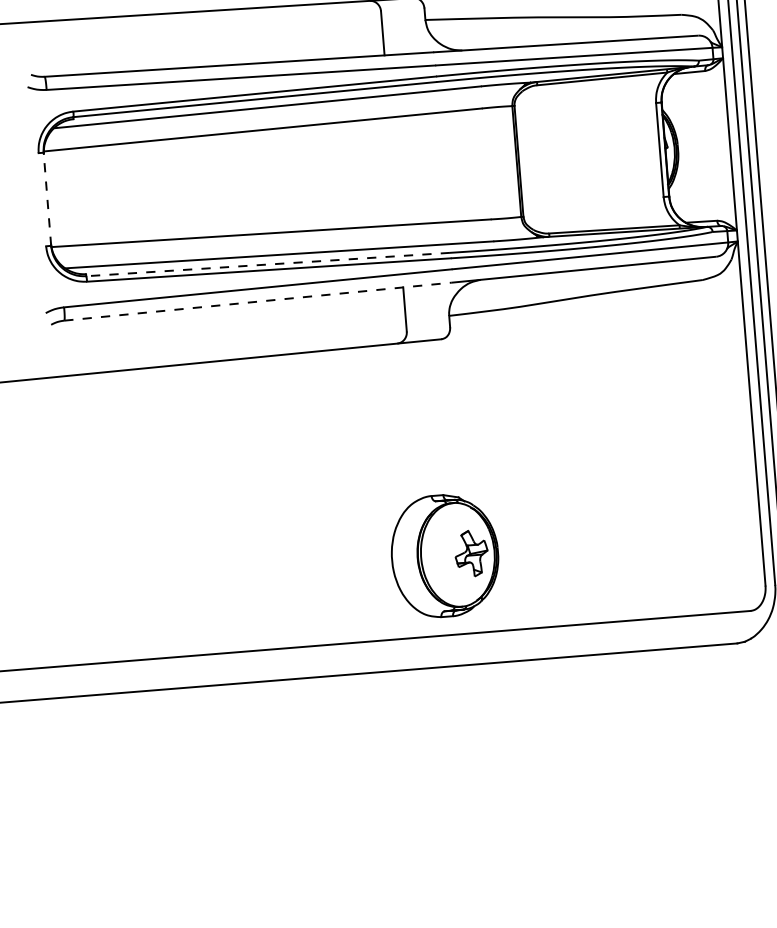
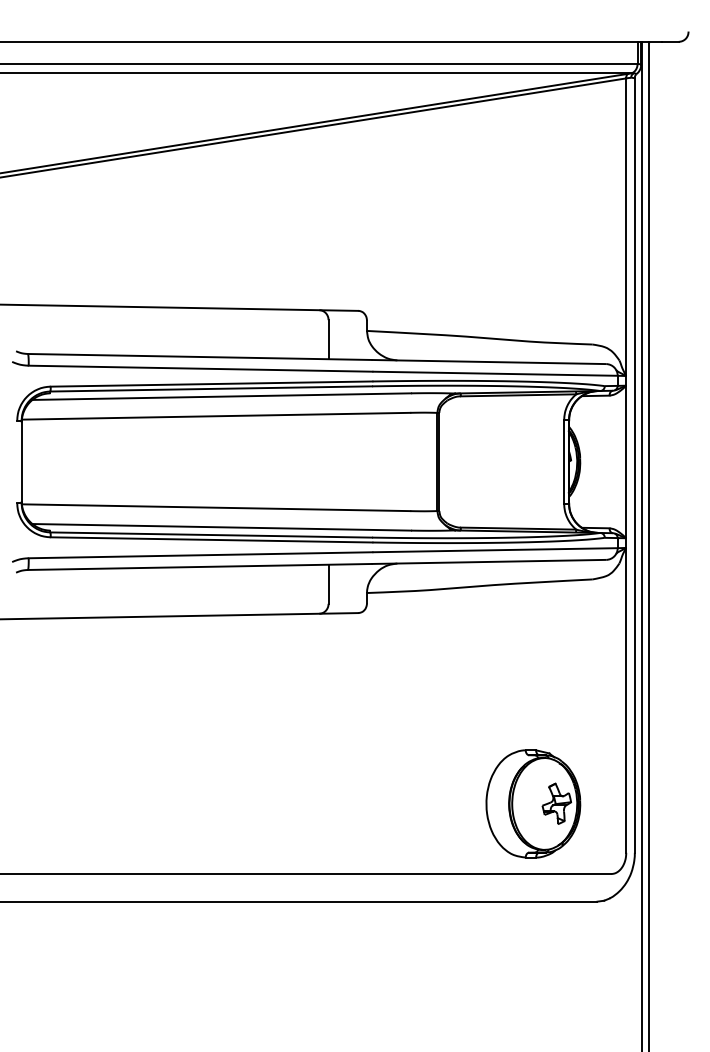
line: (47, 198) -> (21, 461), dashed -> solid
line: (268, 265) -> (211, 535), dashed -> solid
line: (257, 301) -> (199, 566), dashed -> solid
part: (445, 555) -> (533, 803), moved

